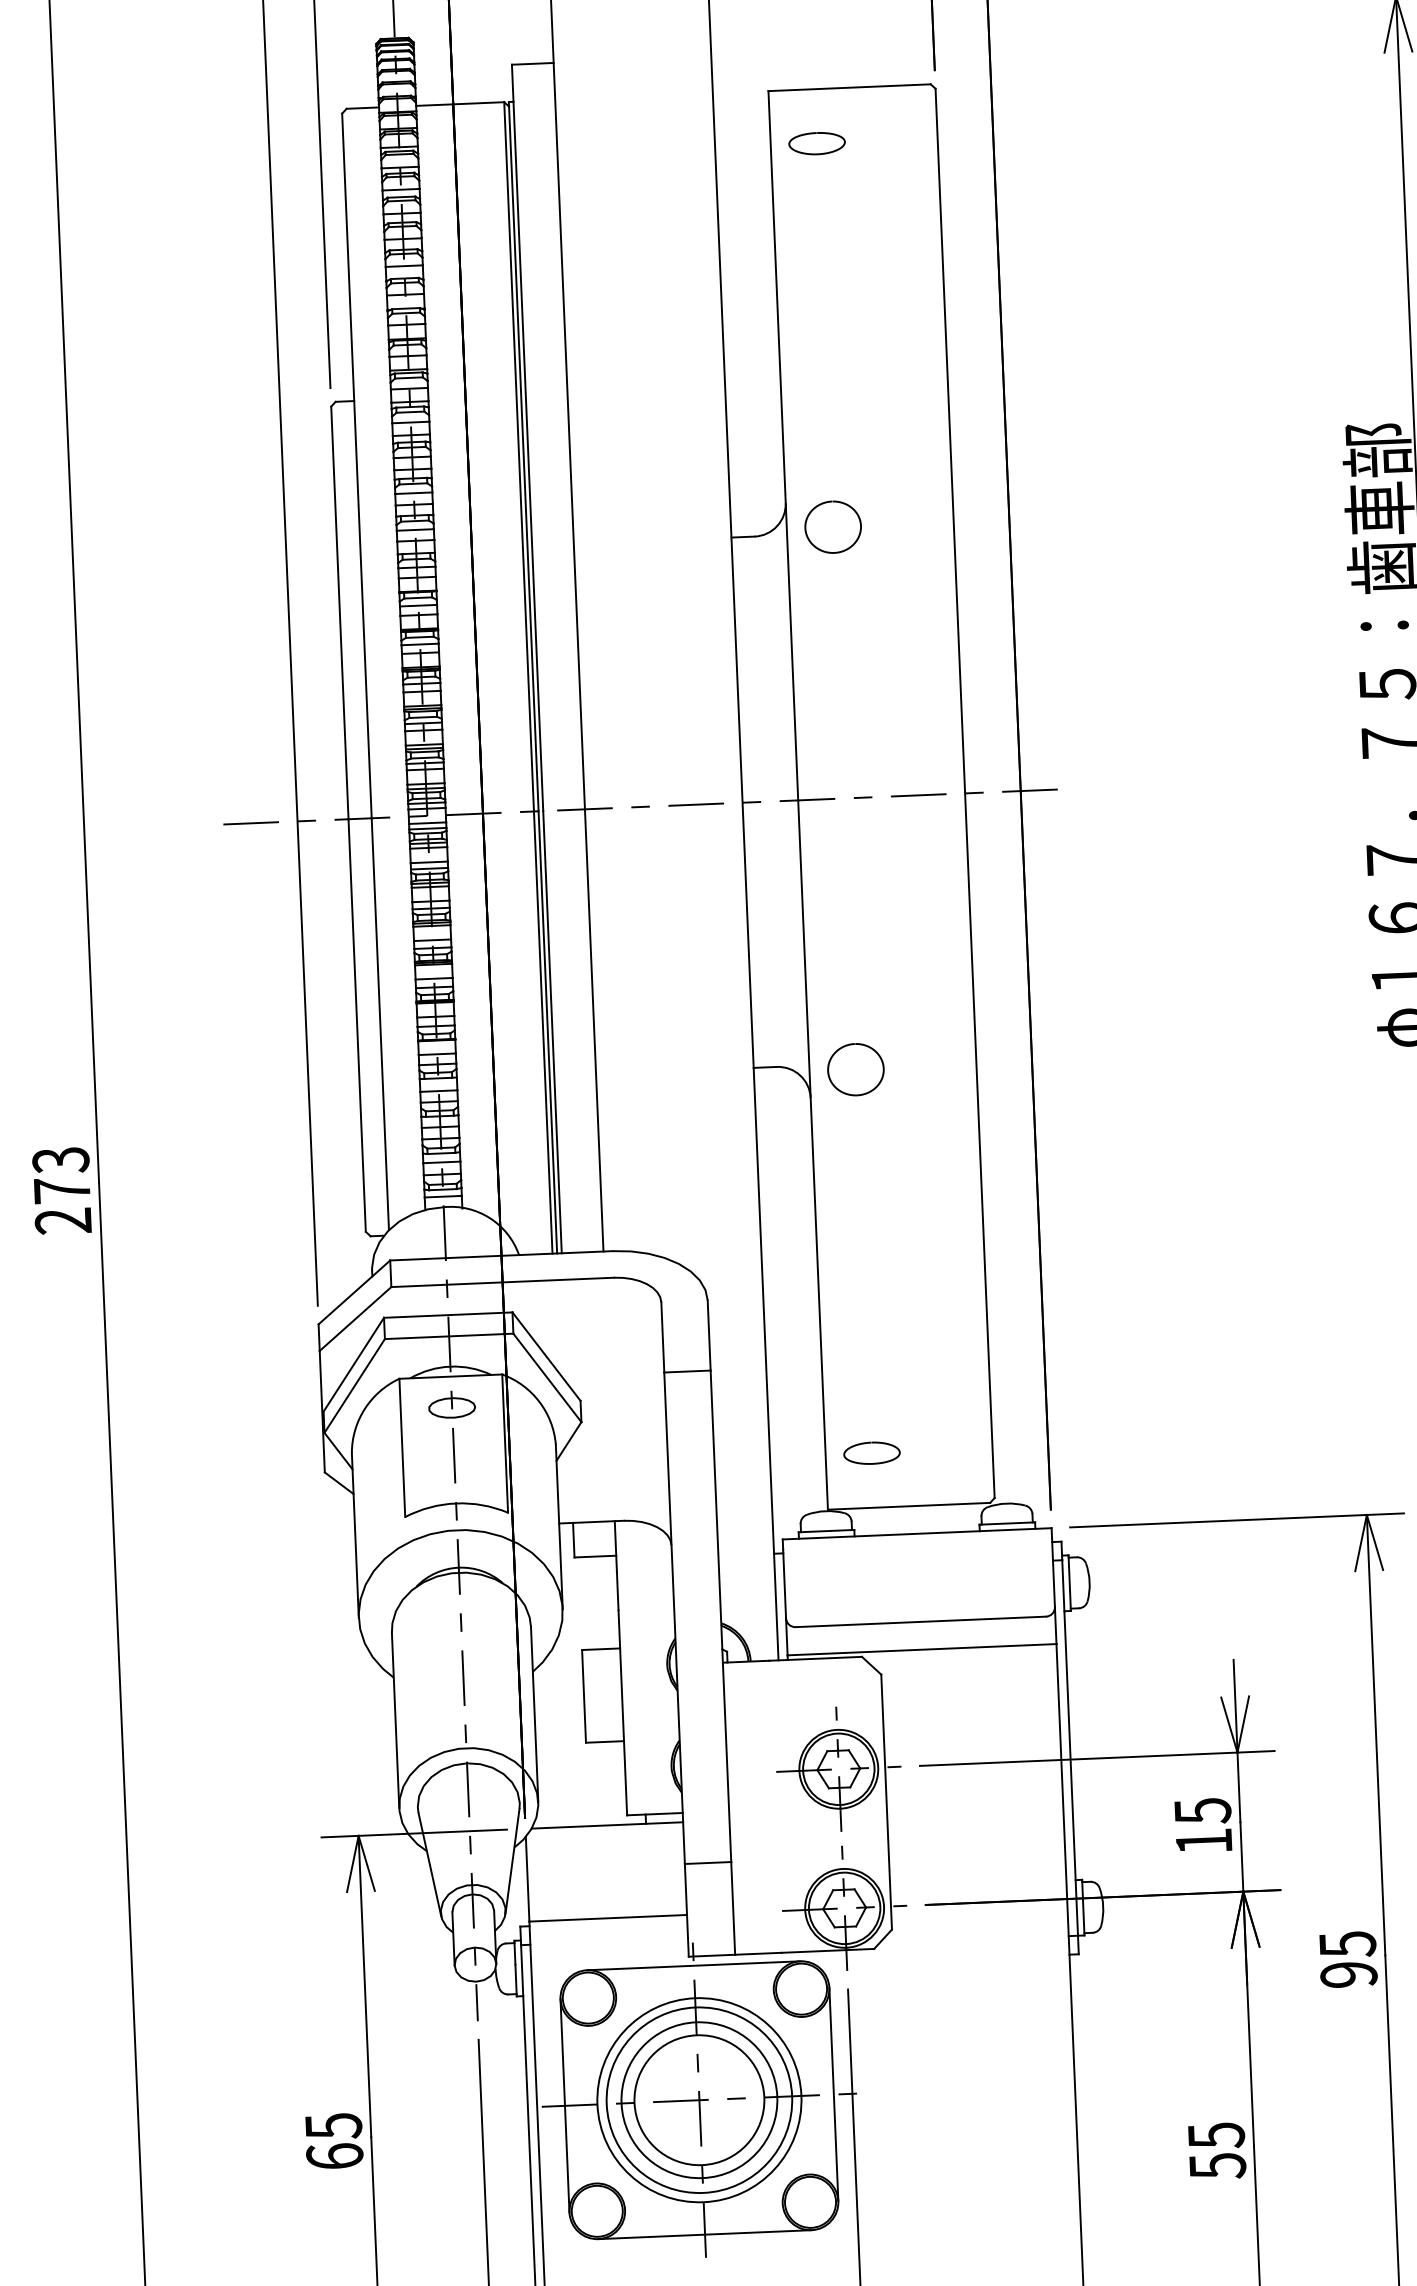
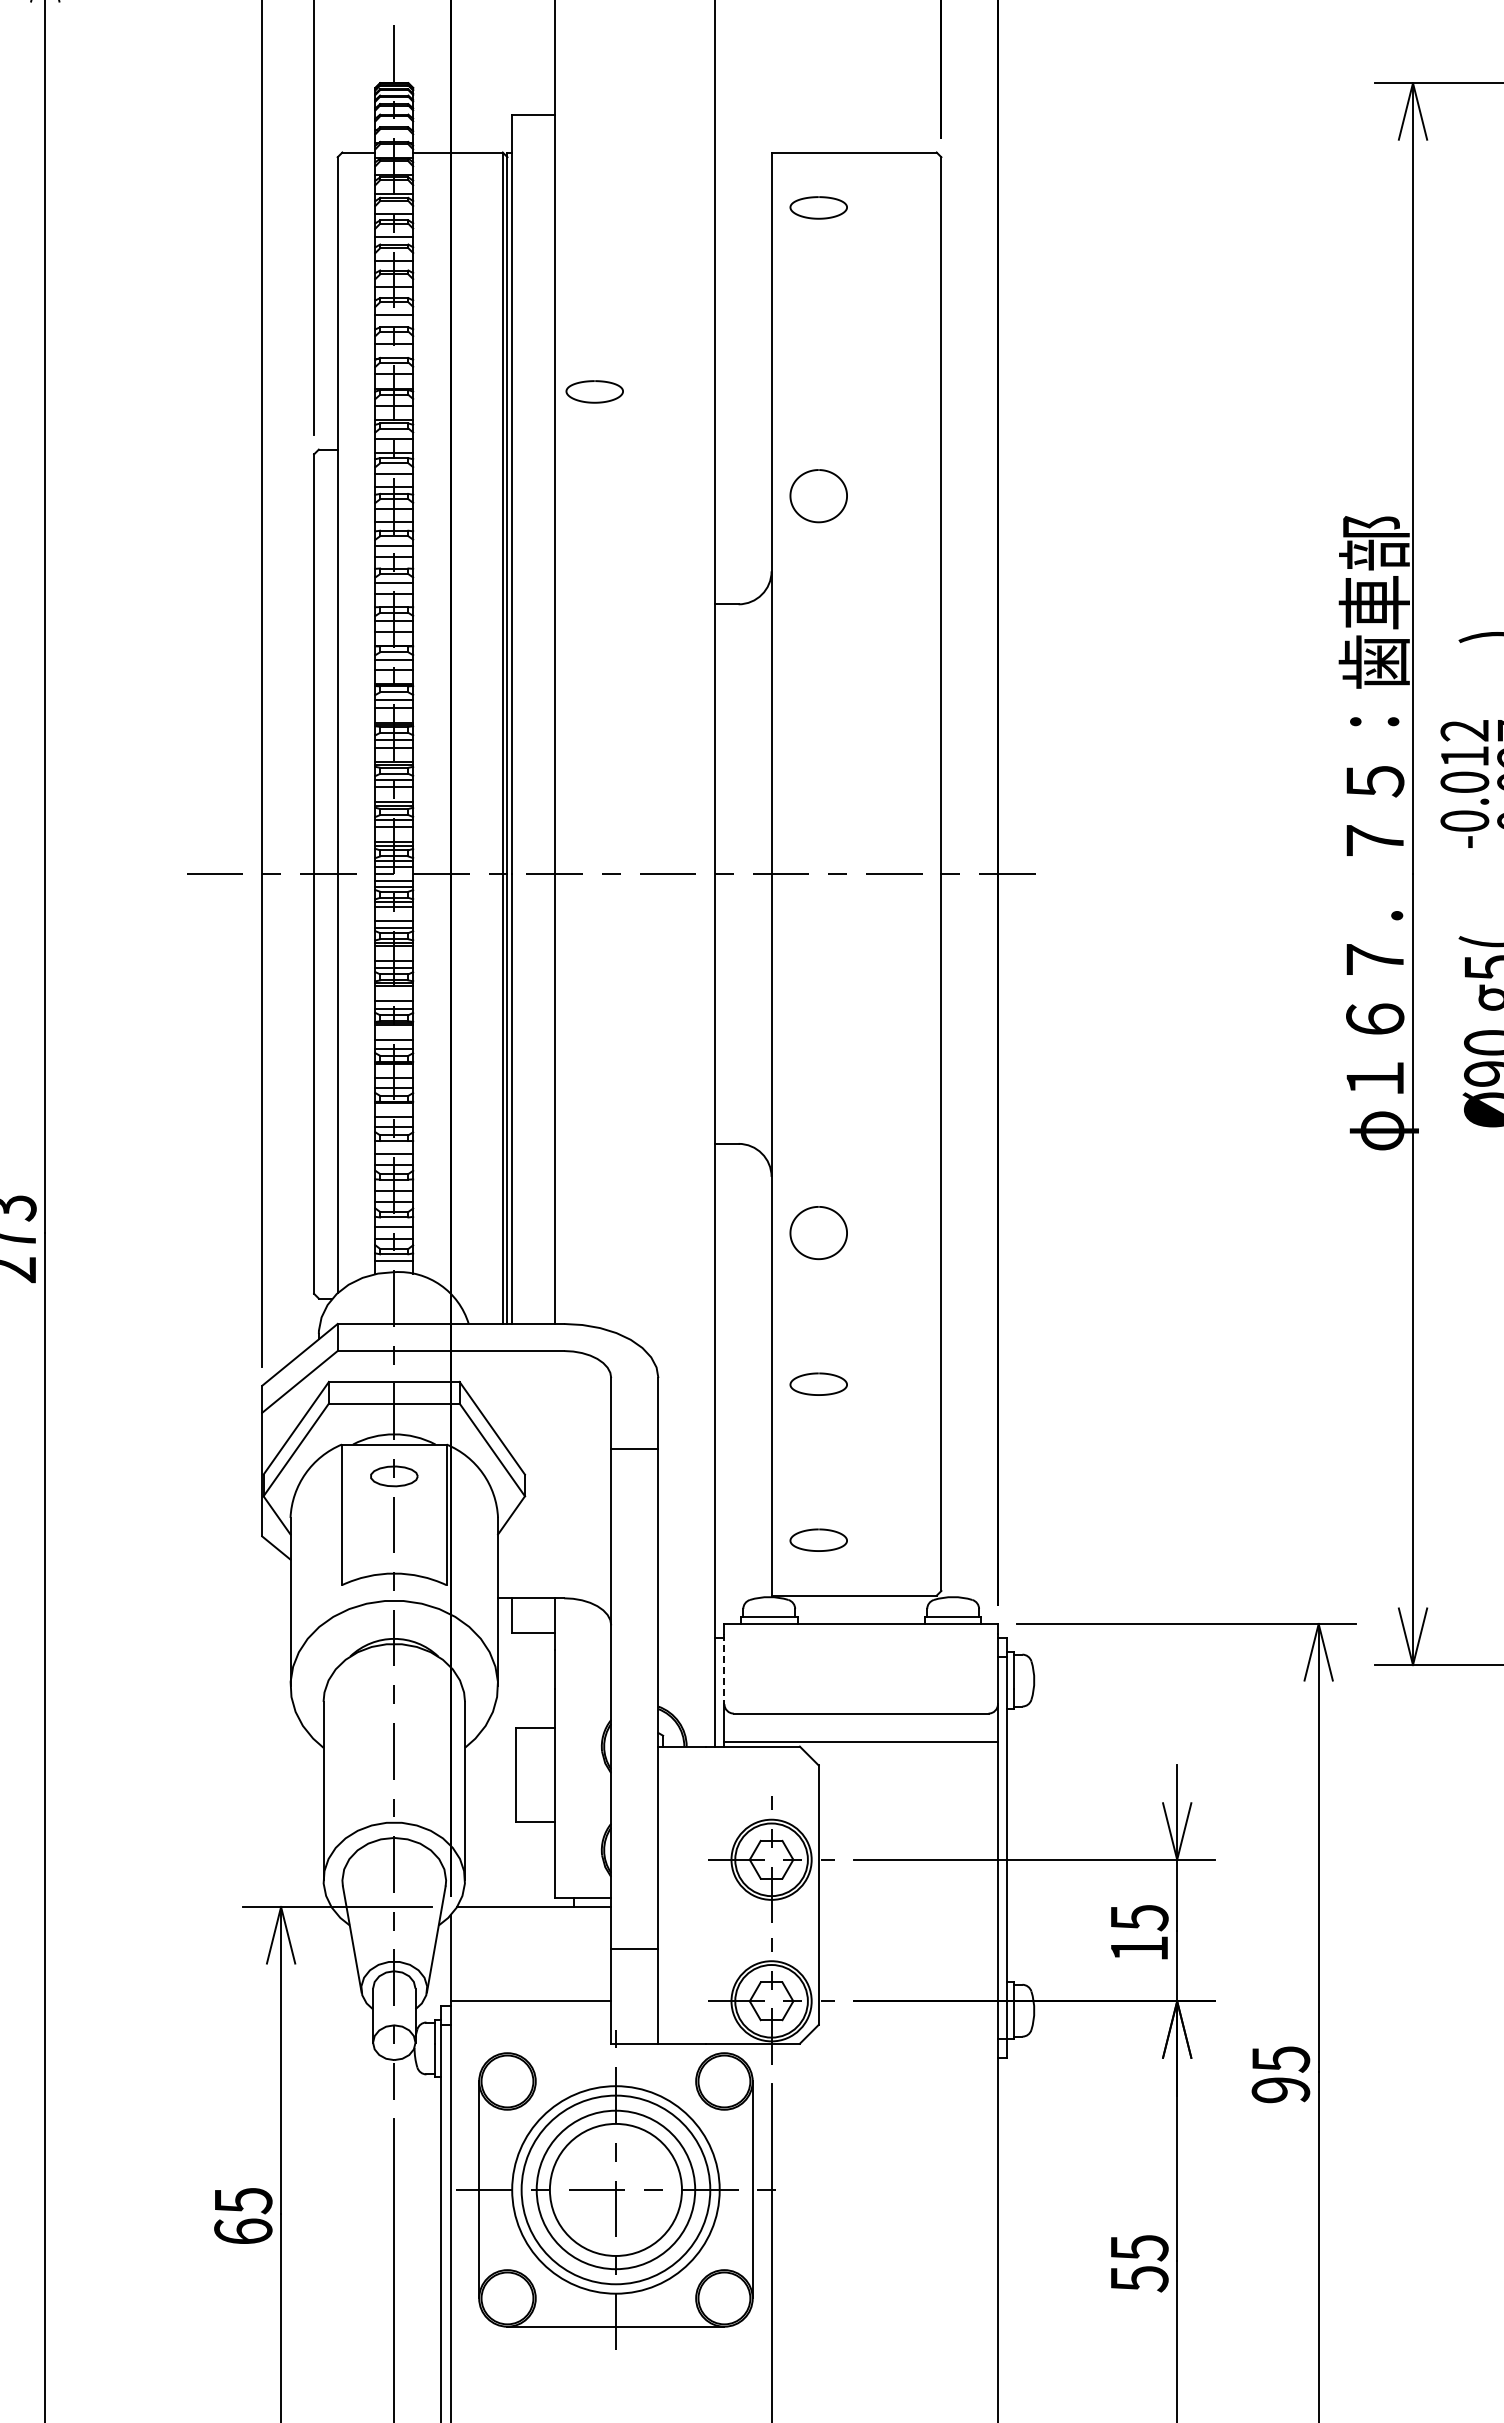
curve: (600, 324) -> (591, 382), added
curve: (829, 551) -> (813, 520), moved
curve: (851, 1093) -> (813, 1257), moved
curve: (864, 1290) -> (818, 1374), added
line: (784, 1584) -> (724, 1669), solid -> dashed
line: (693, 1966) -> (615, 2053), removed

